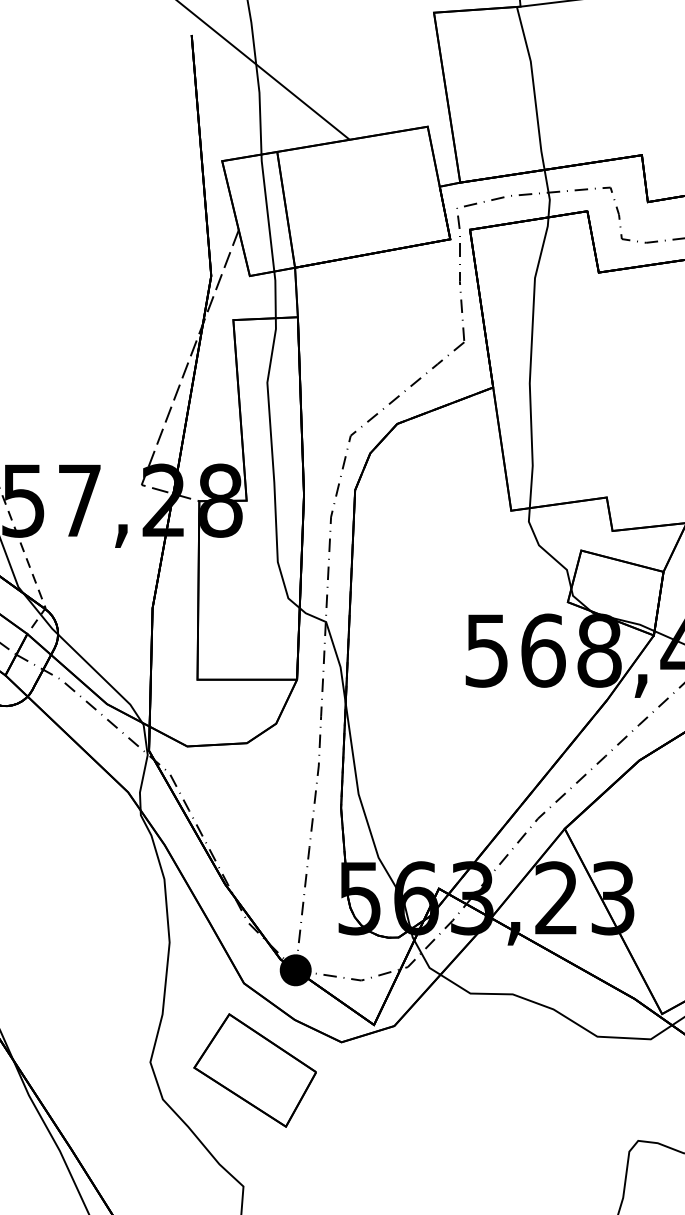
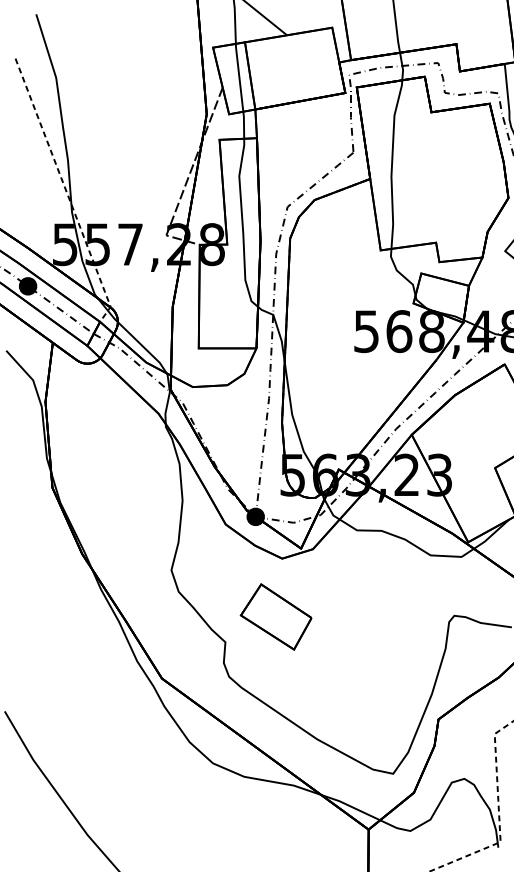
part: (253, 1069) -> (275, 616), moved

